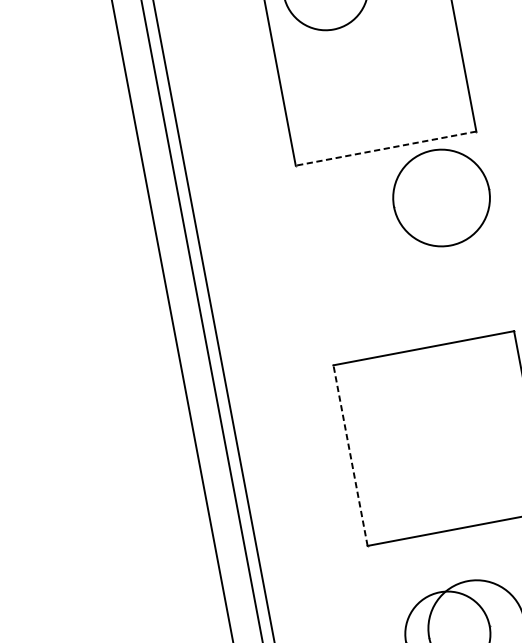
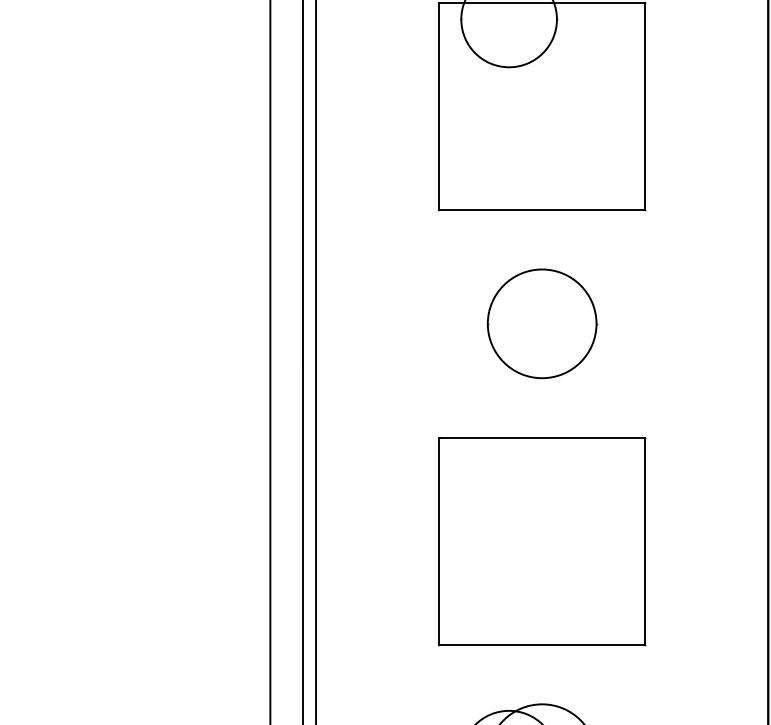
line: (385, 148) -> (541, 209), dashed -> solid
part: (441, 197) -> (542, 323), moved
line: (350, 455) -> (438, 540), dashed -> solid

